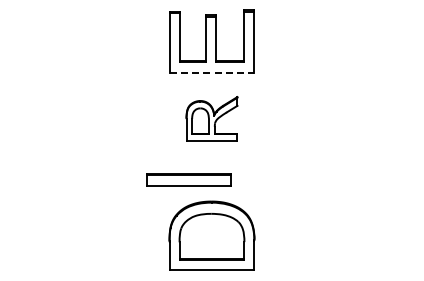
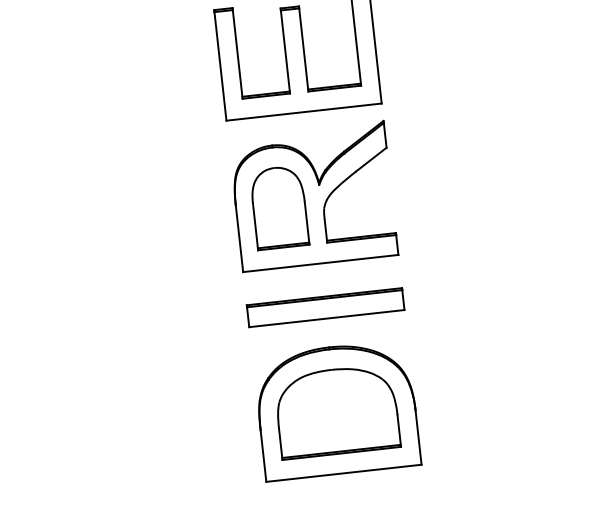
line: (212, 72) -> (304, 111), dashed -> solid
part: (211, 118) -> (312, 195), size x1.67
part: (188, 179) -> (324, 307), moved

